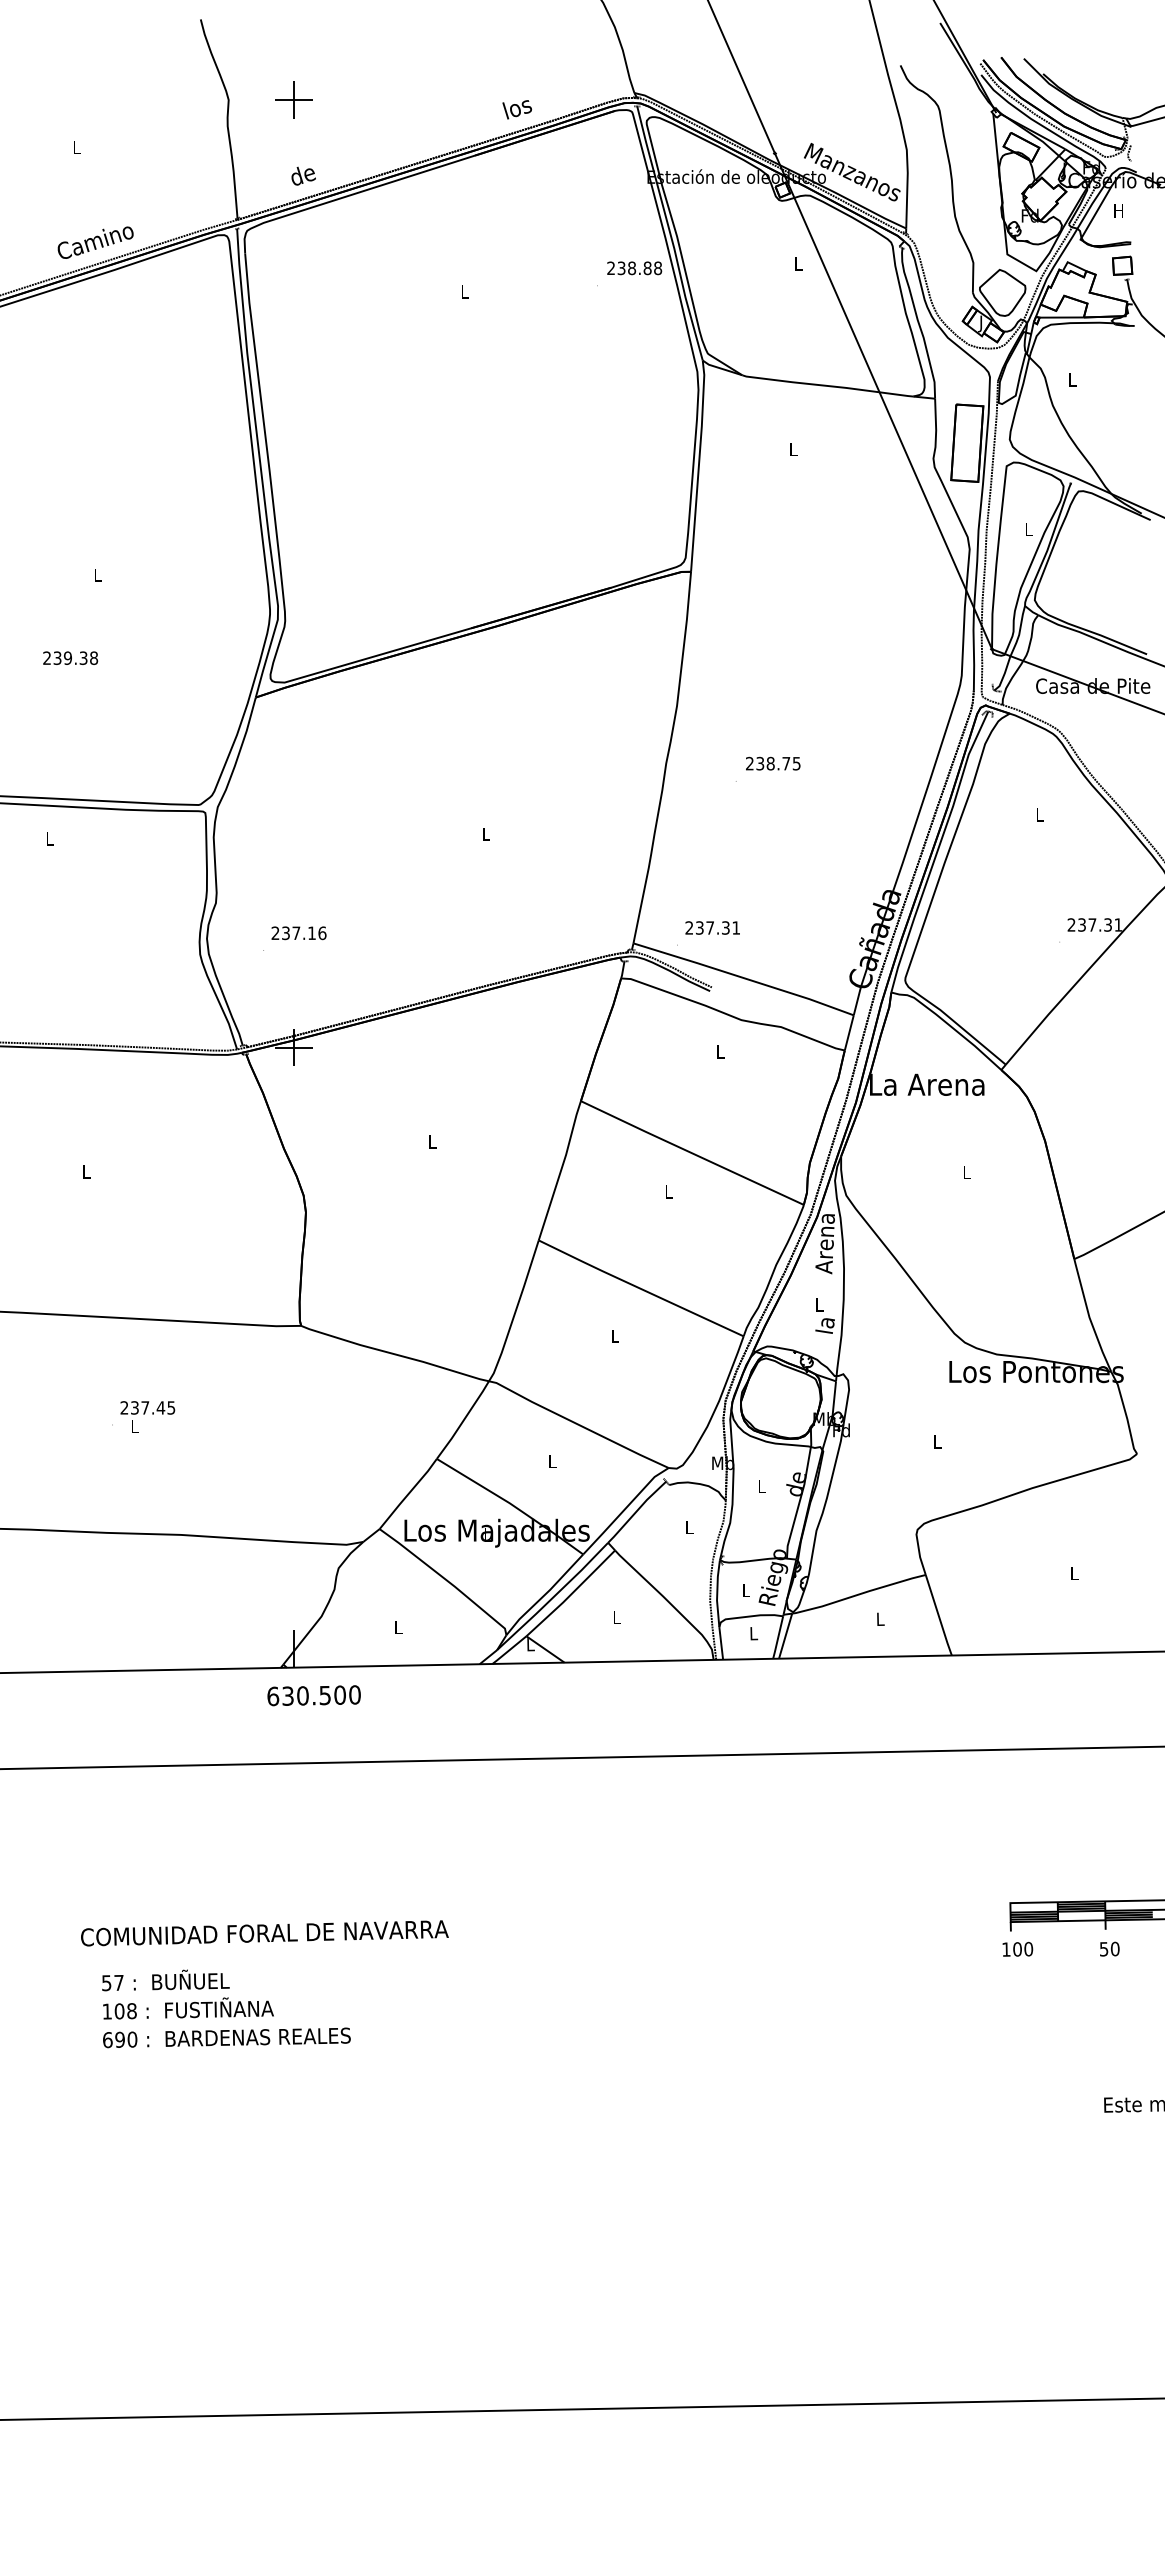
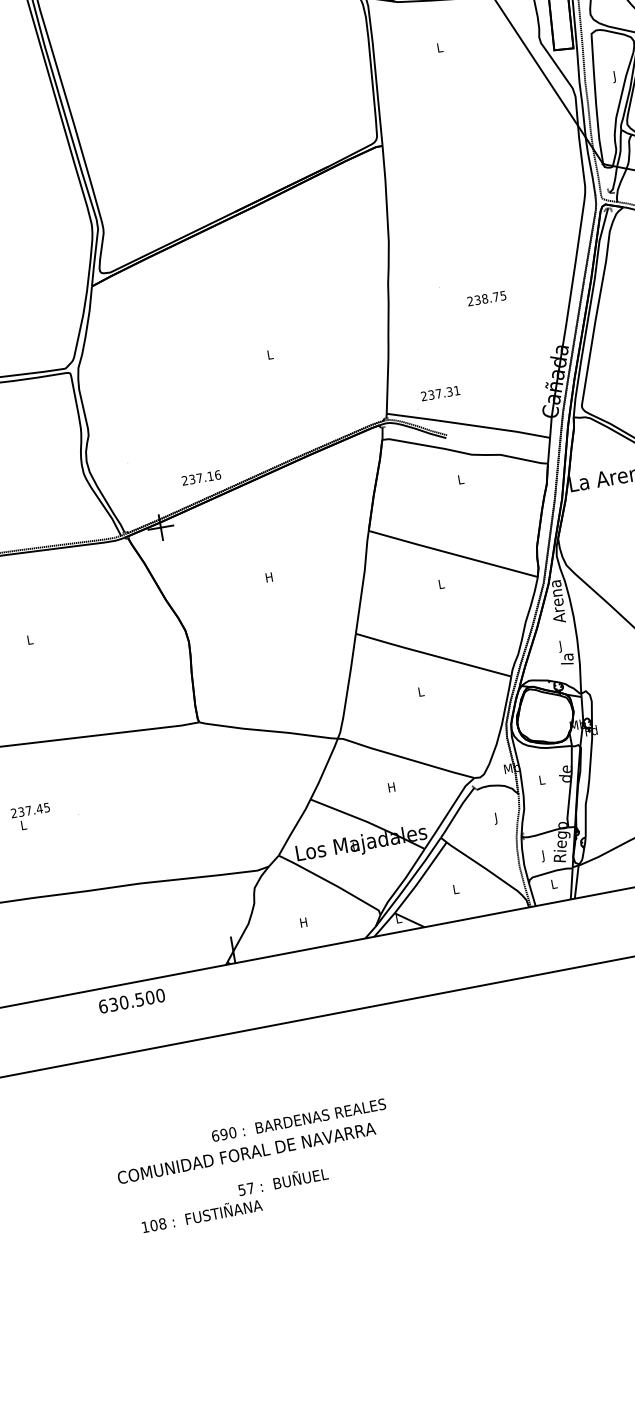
text: (1028, 531) -> (614, 77), L -> J
text: (773, 763) -> (487, 298), moved
text: (298, 933) -> (201, 478), moved
text: (432, 1141) -> (269, 577), L -> H
text: (819, 1306) -> (560, 646), L -> J
text: (147, 1416) -> (31, 816), moved
text: (551, 1461) -> (391, 787), L -> H
text: (689, 1529) -> (496, 818), L -> J
text: (745, 1592) -> (543, 856), L -> J
text: (398, 1627) -> (303, 922), L -> H
text: (313, 1695) -> (131, 1001), moved
text: (165, 1980) -> (282, 1181), moved
text: (226, 2037) -> (298, 1119), moved

